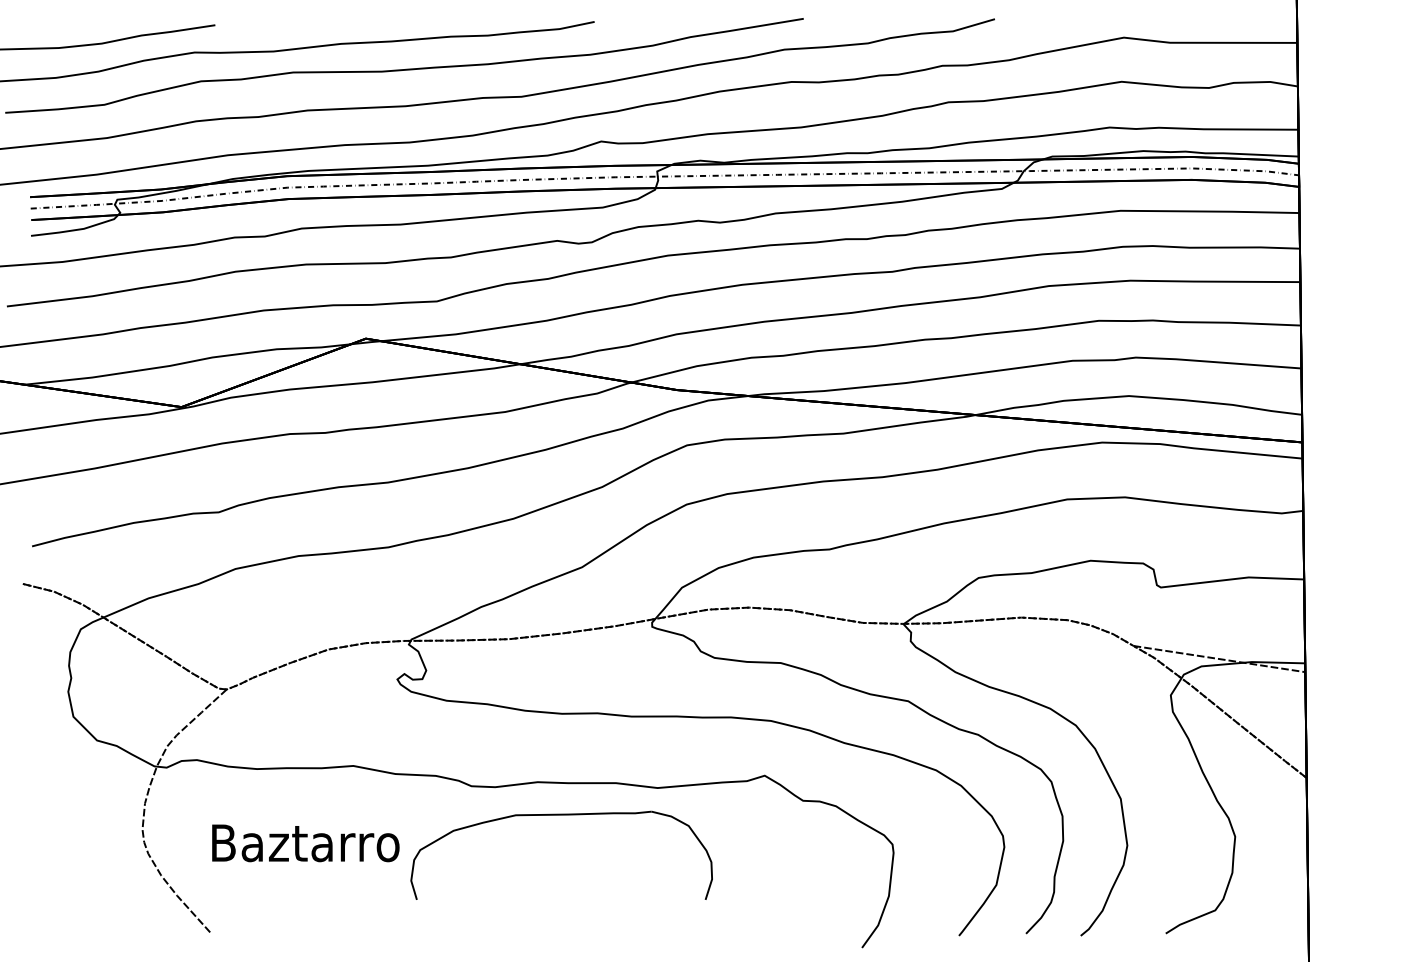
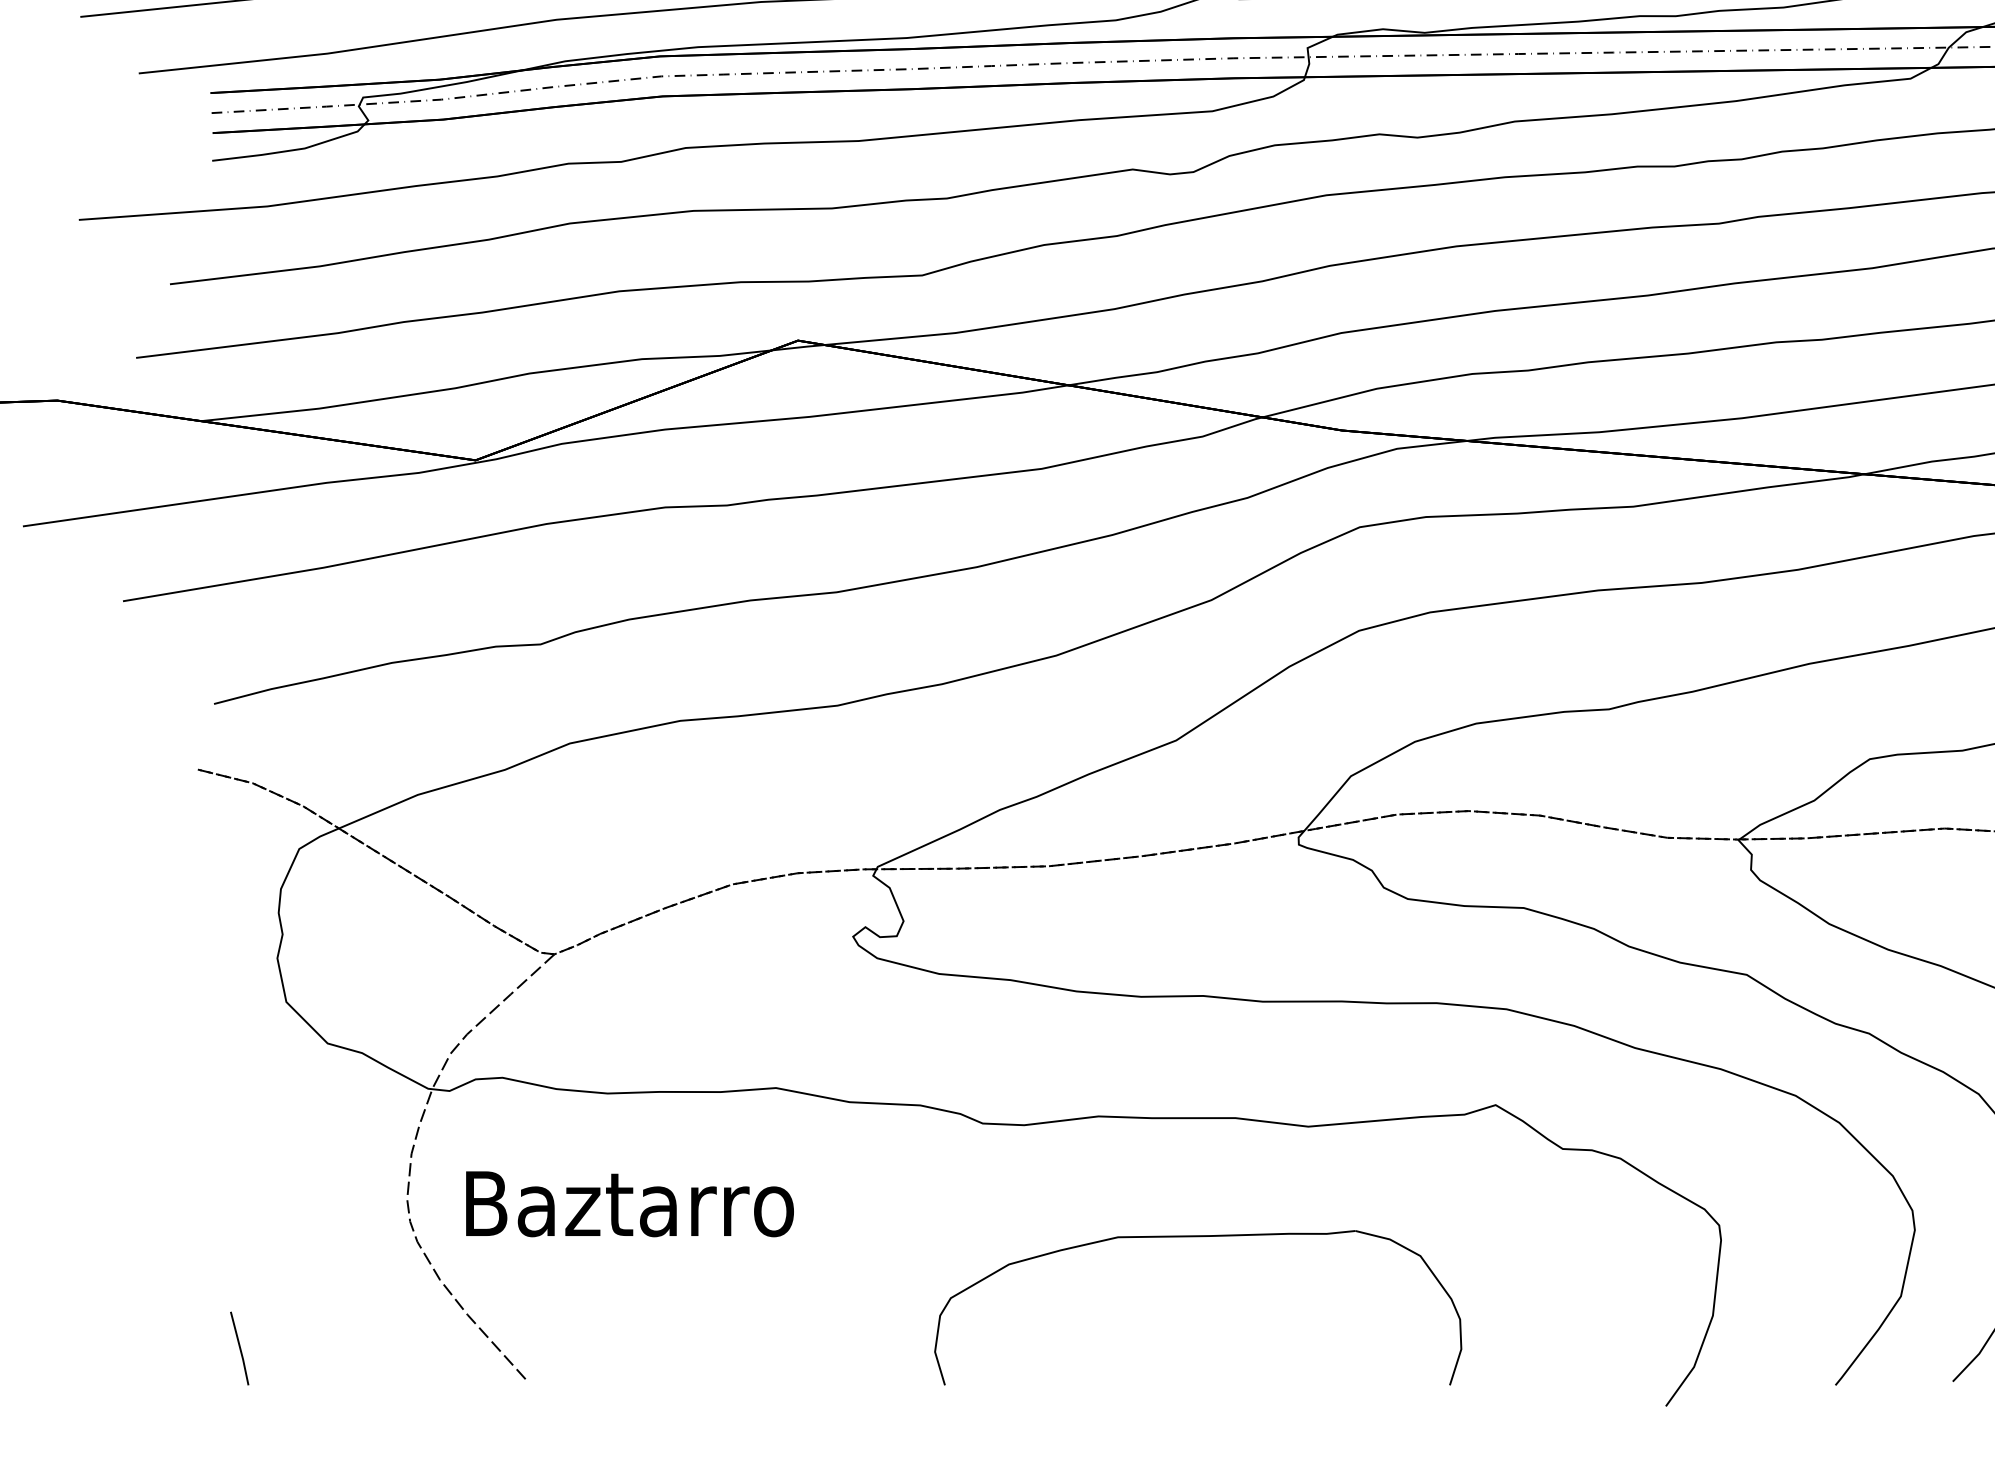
part: (561, 815) -> (1197, 1237), moved
text: (305, 843) -> (629, 1204), moved
line: (46, 914) -> (239, 1347), added

